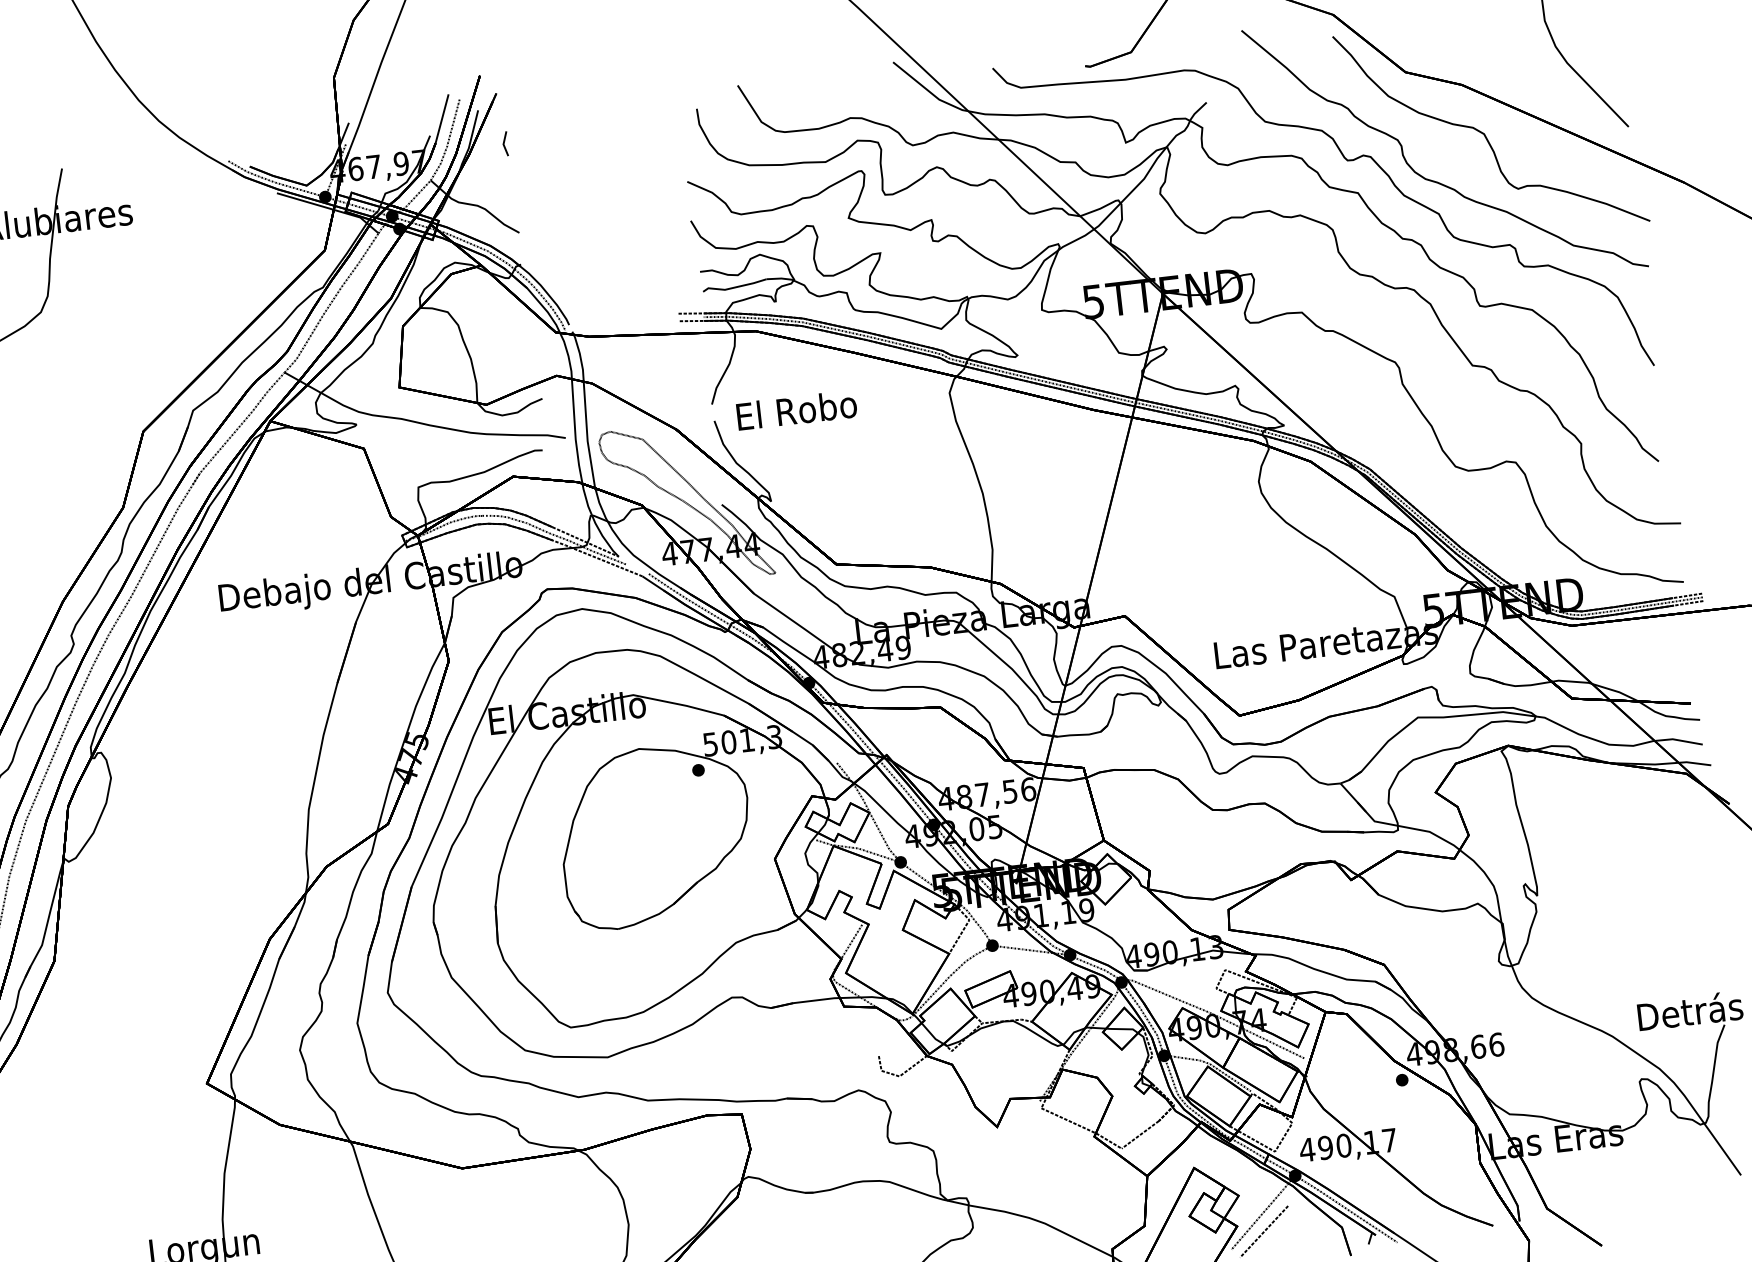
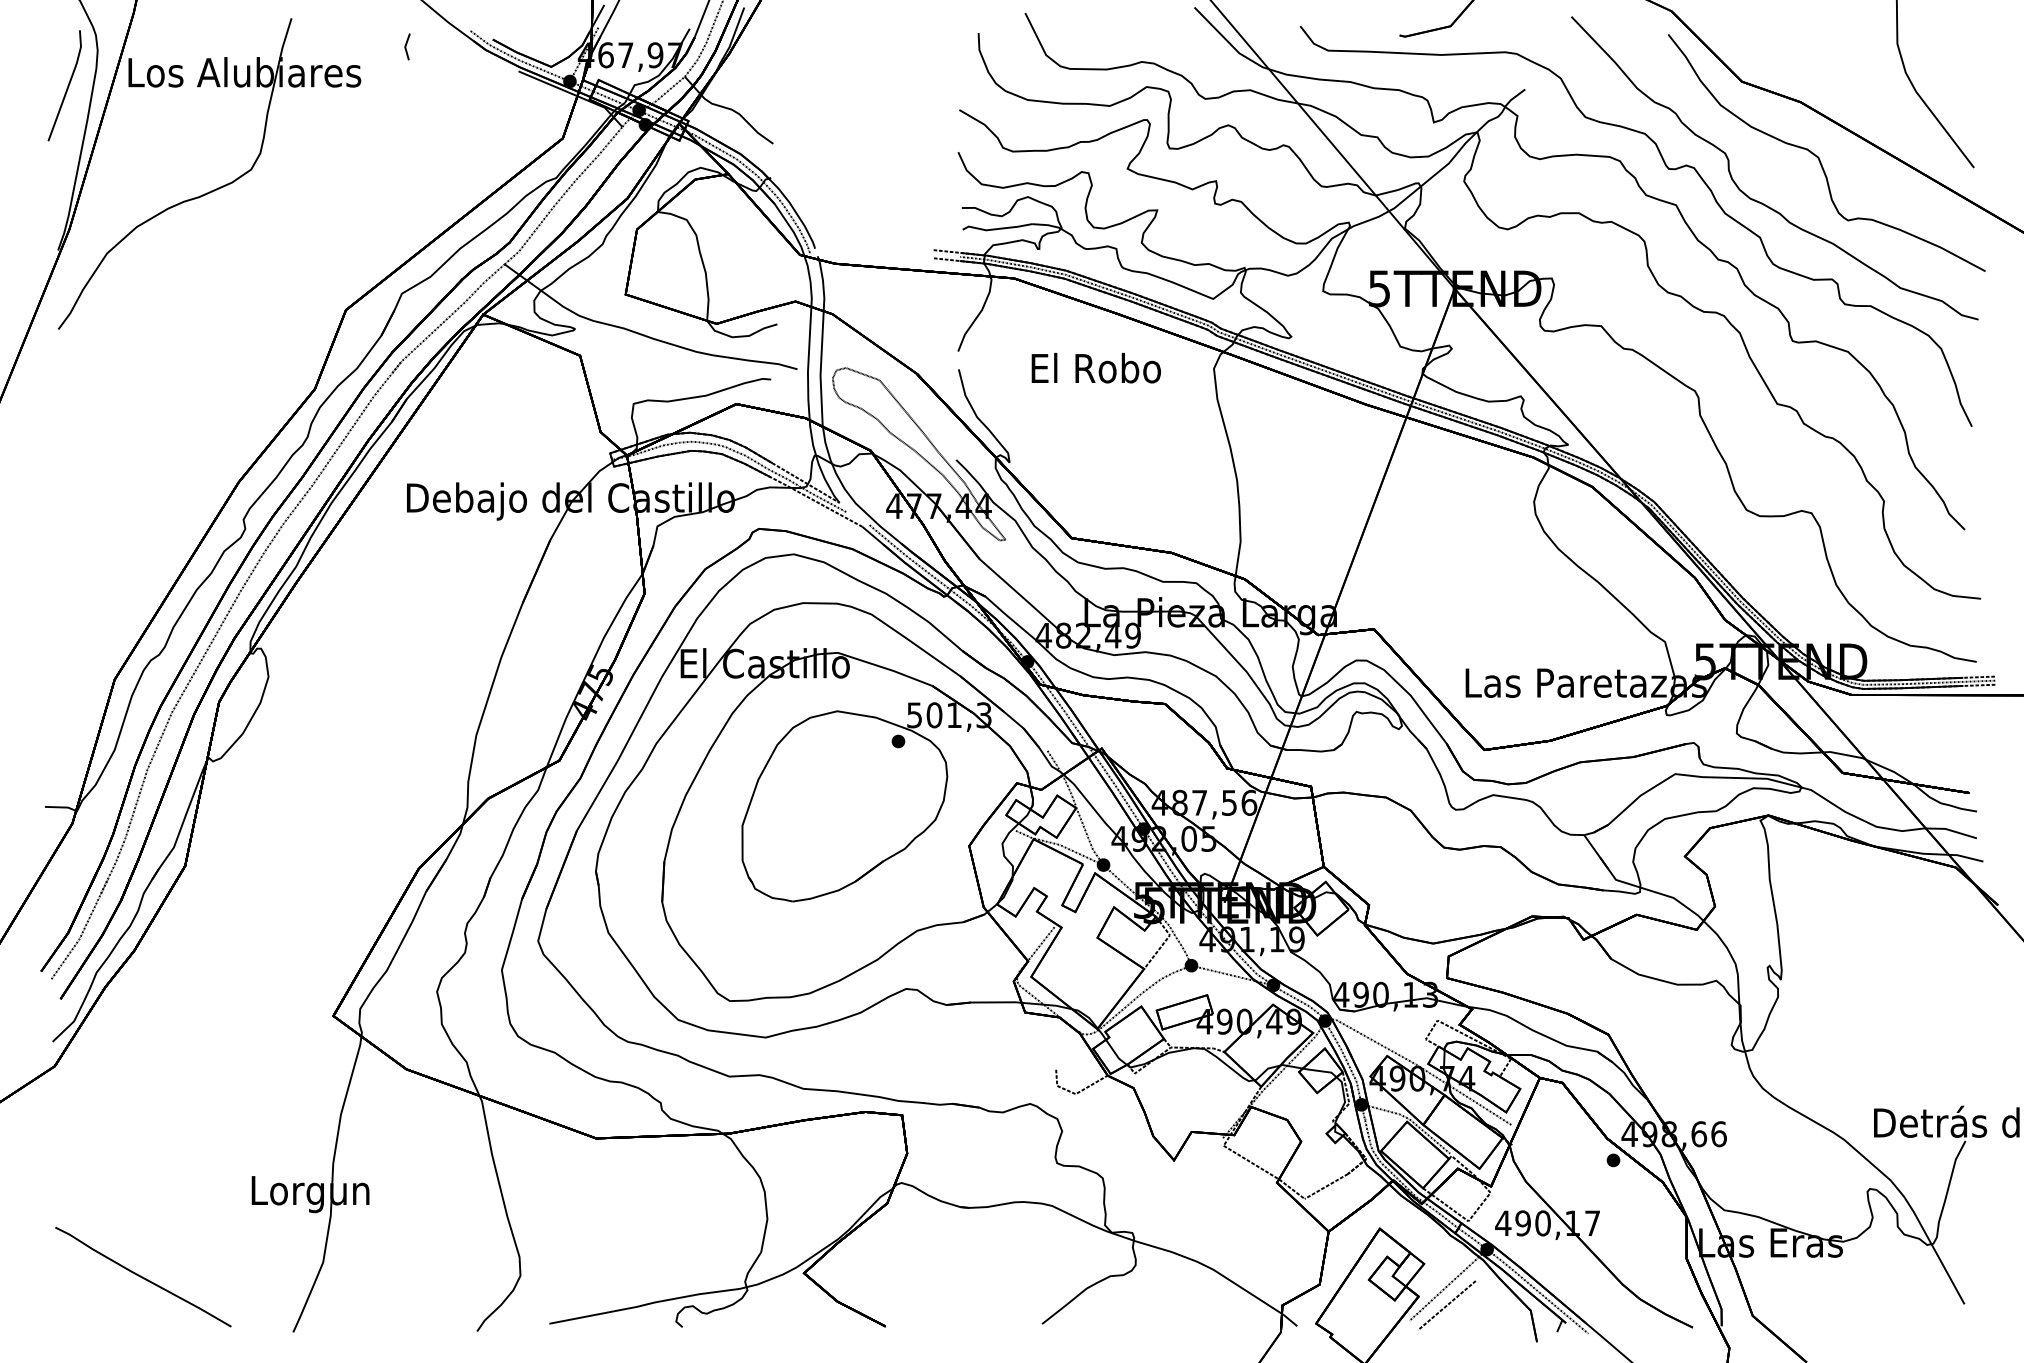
line: (504, 143) -> (406, 46), moved
text: (796, 410) -> (1095, 368), moved

